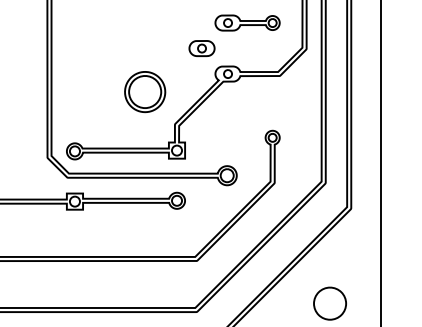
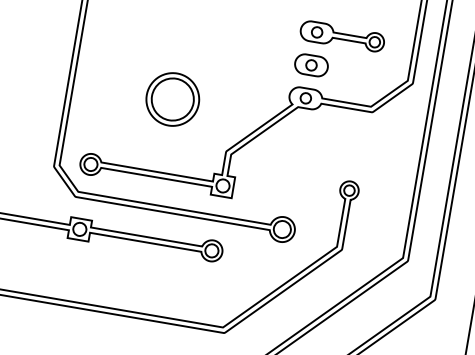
part: (201, 48) -> (310, 65), moved
part: (145, 92) -> (173, 100), moved

